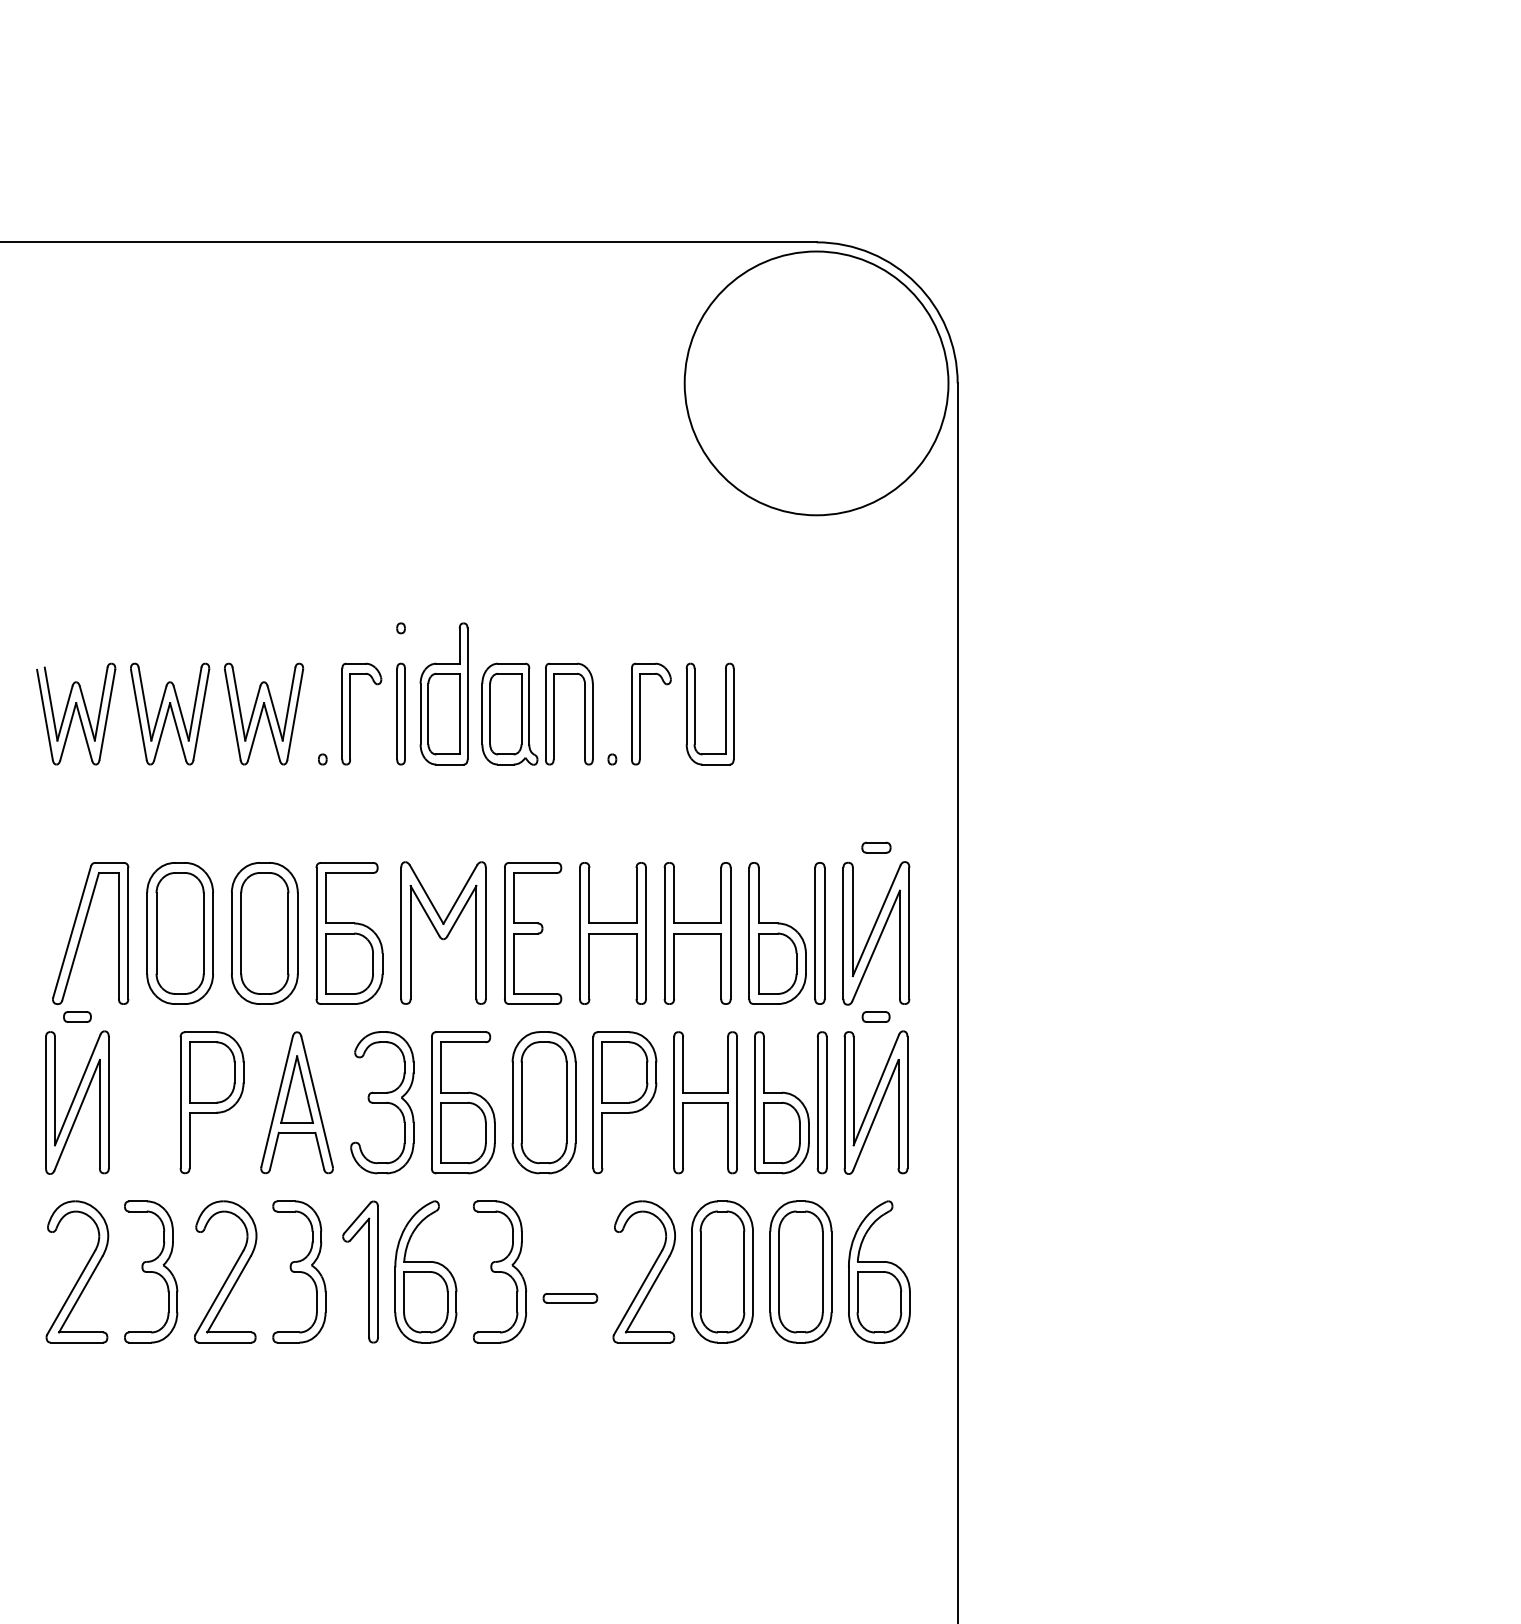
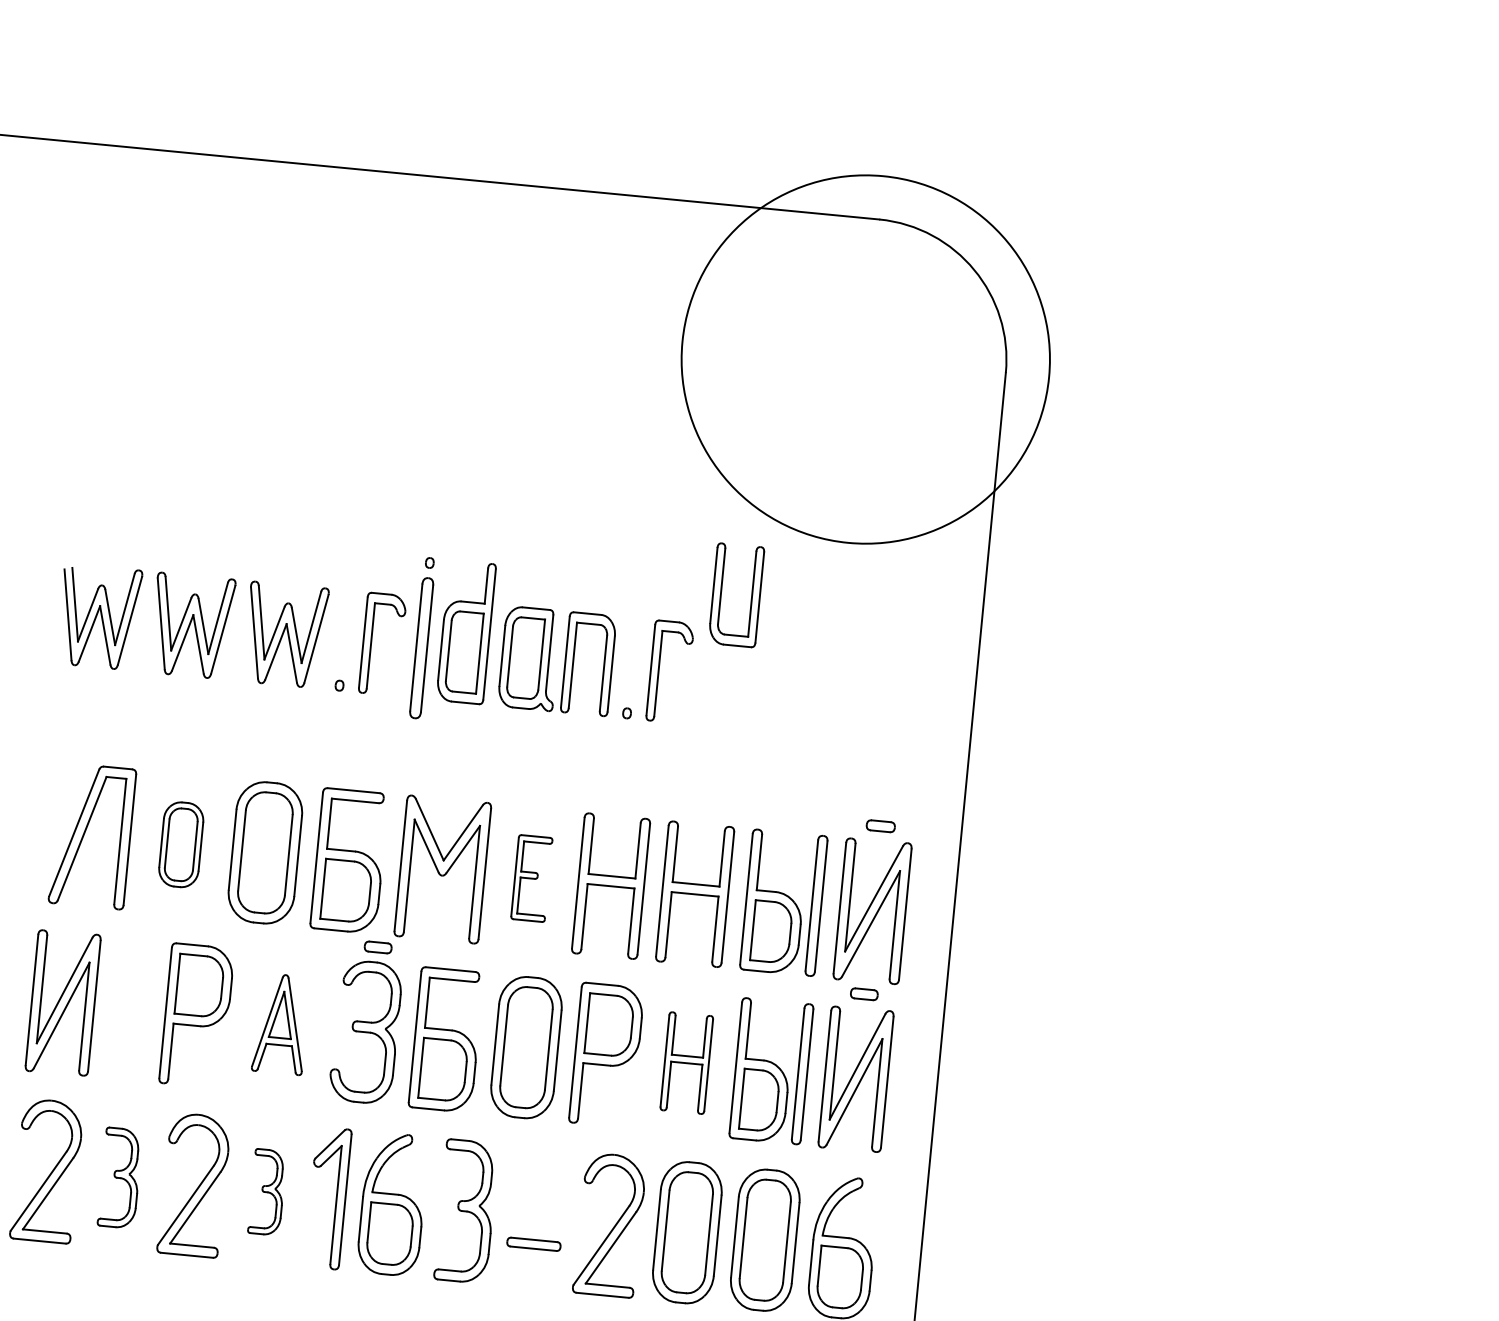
circle: (816, 383) -> (865, 359), size x1.4
part: (400, 713) -> (421, 647), size x1.4
part: (695, 713) -> (721, 593), moved
part: (179, 933) -> (180, 844), size x0.6
part: (533, 933) -> (532, 878), size x0.6
part: (77, 1016) -> (378, 946), moved
part: (296, 1102) -> (280, 1023), size x0.7
part: (705, 1102) -> (686, 1062), size x0.7
part: (151, 1271) -> (120, 1177), size x0.7
part: (299, 1271) -> (267, 1191), size x0.6

